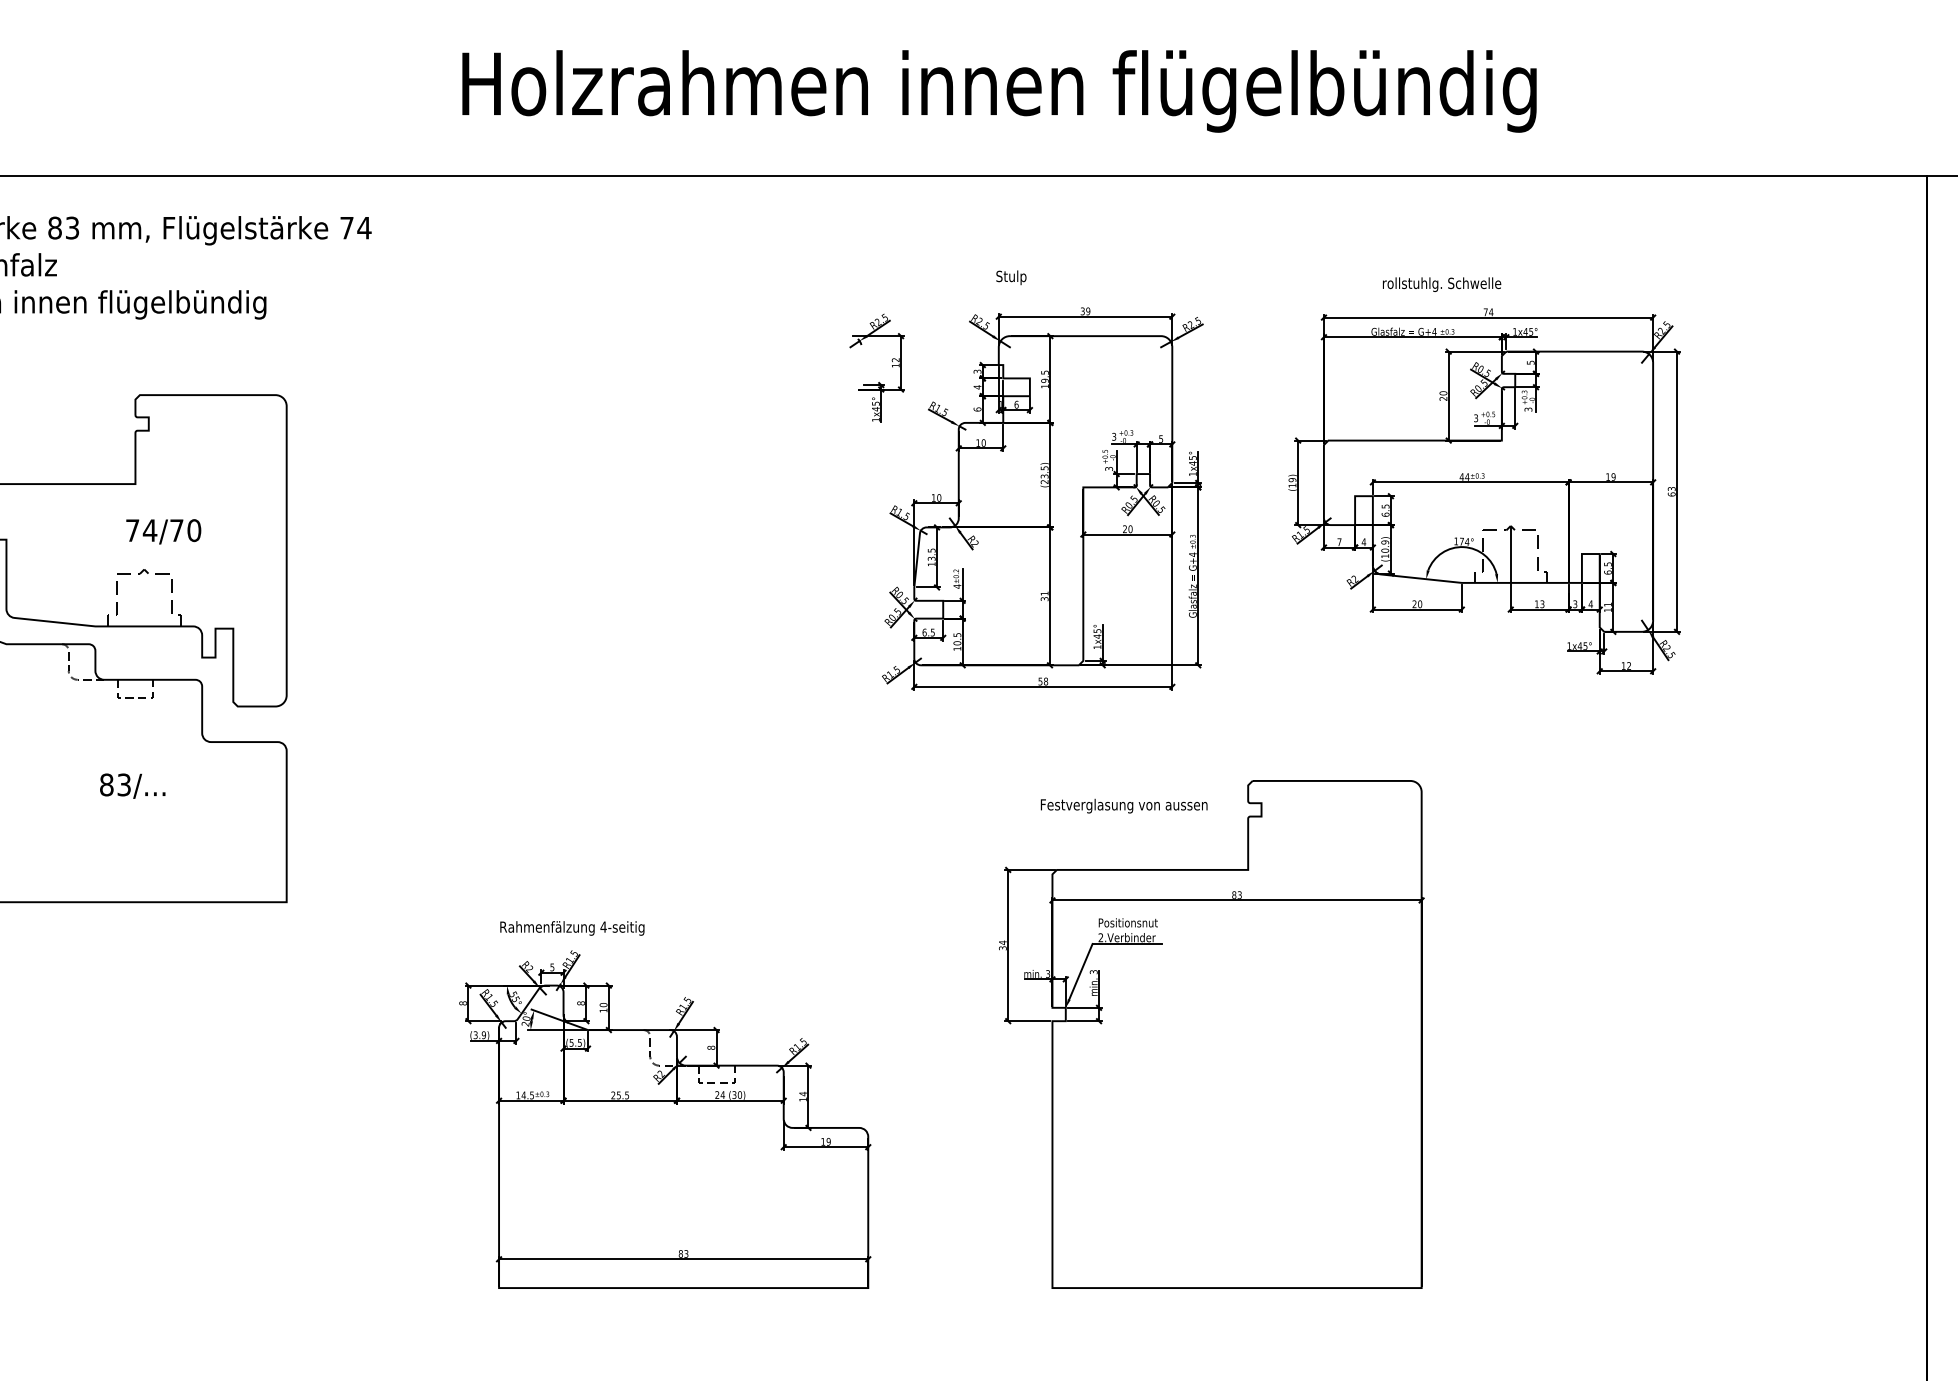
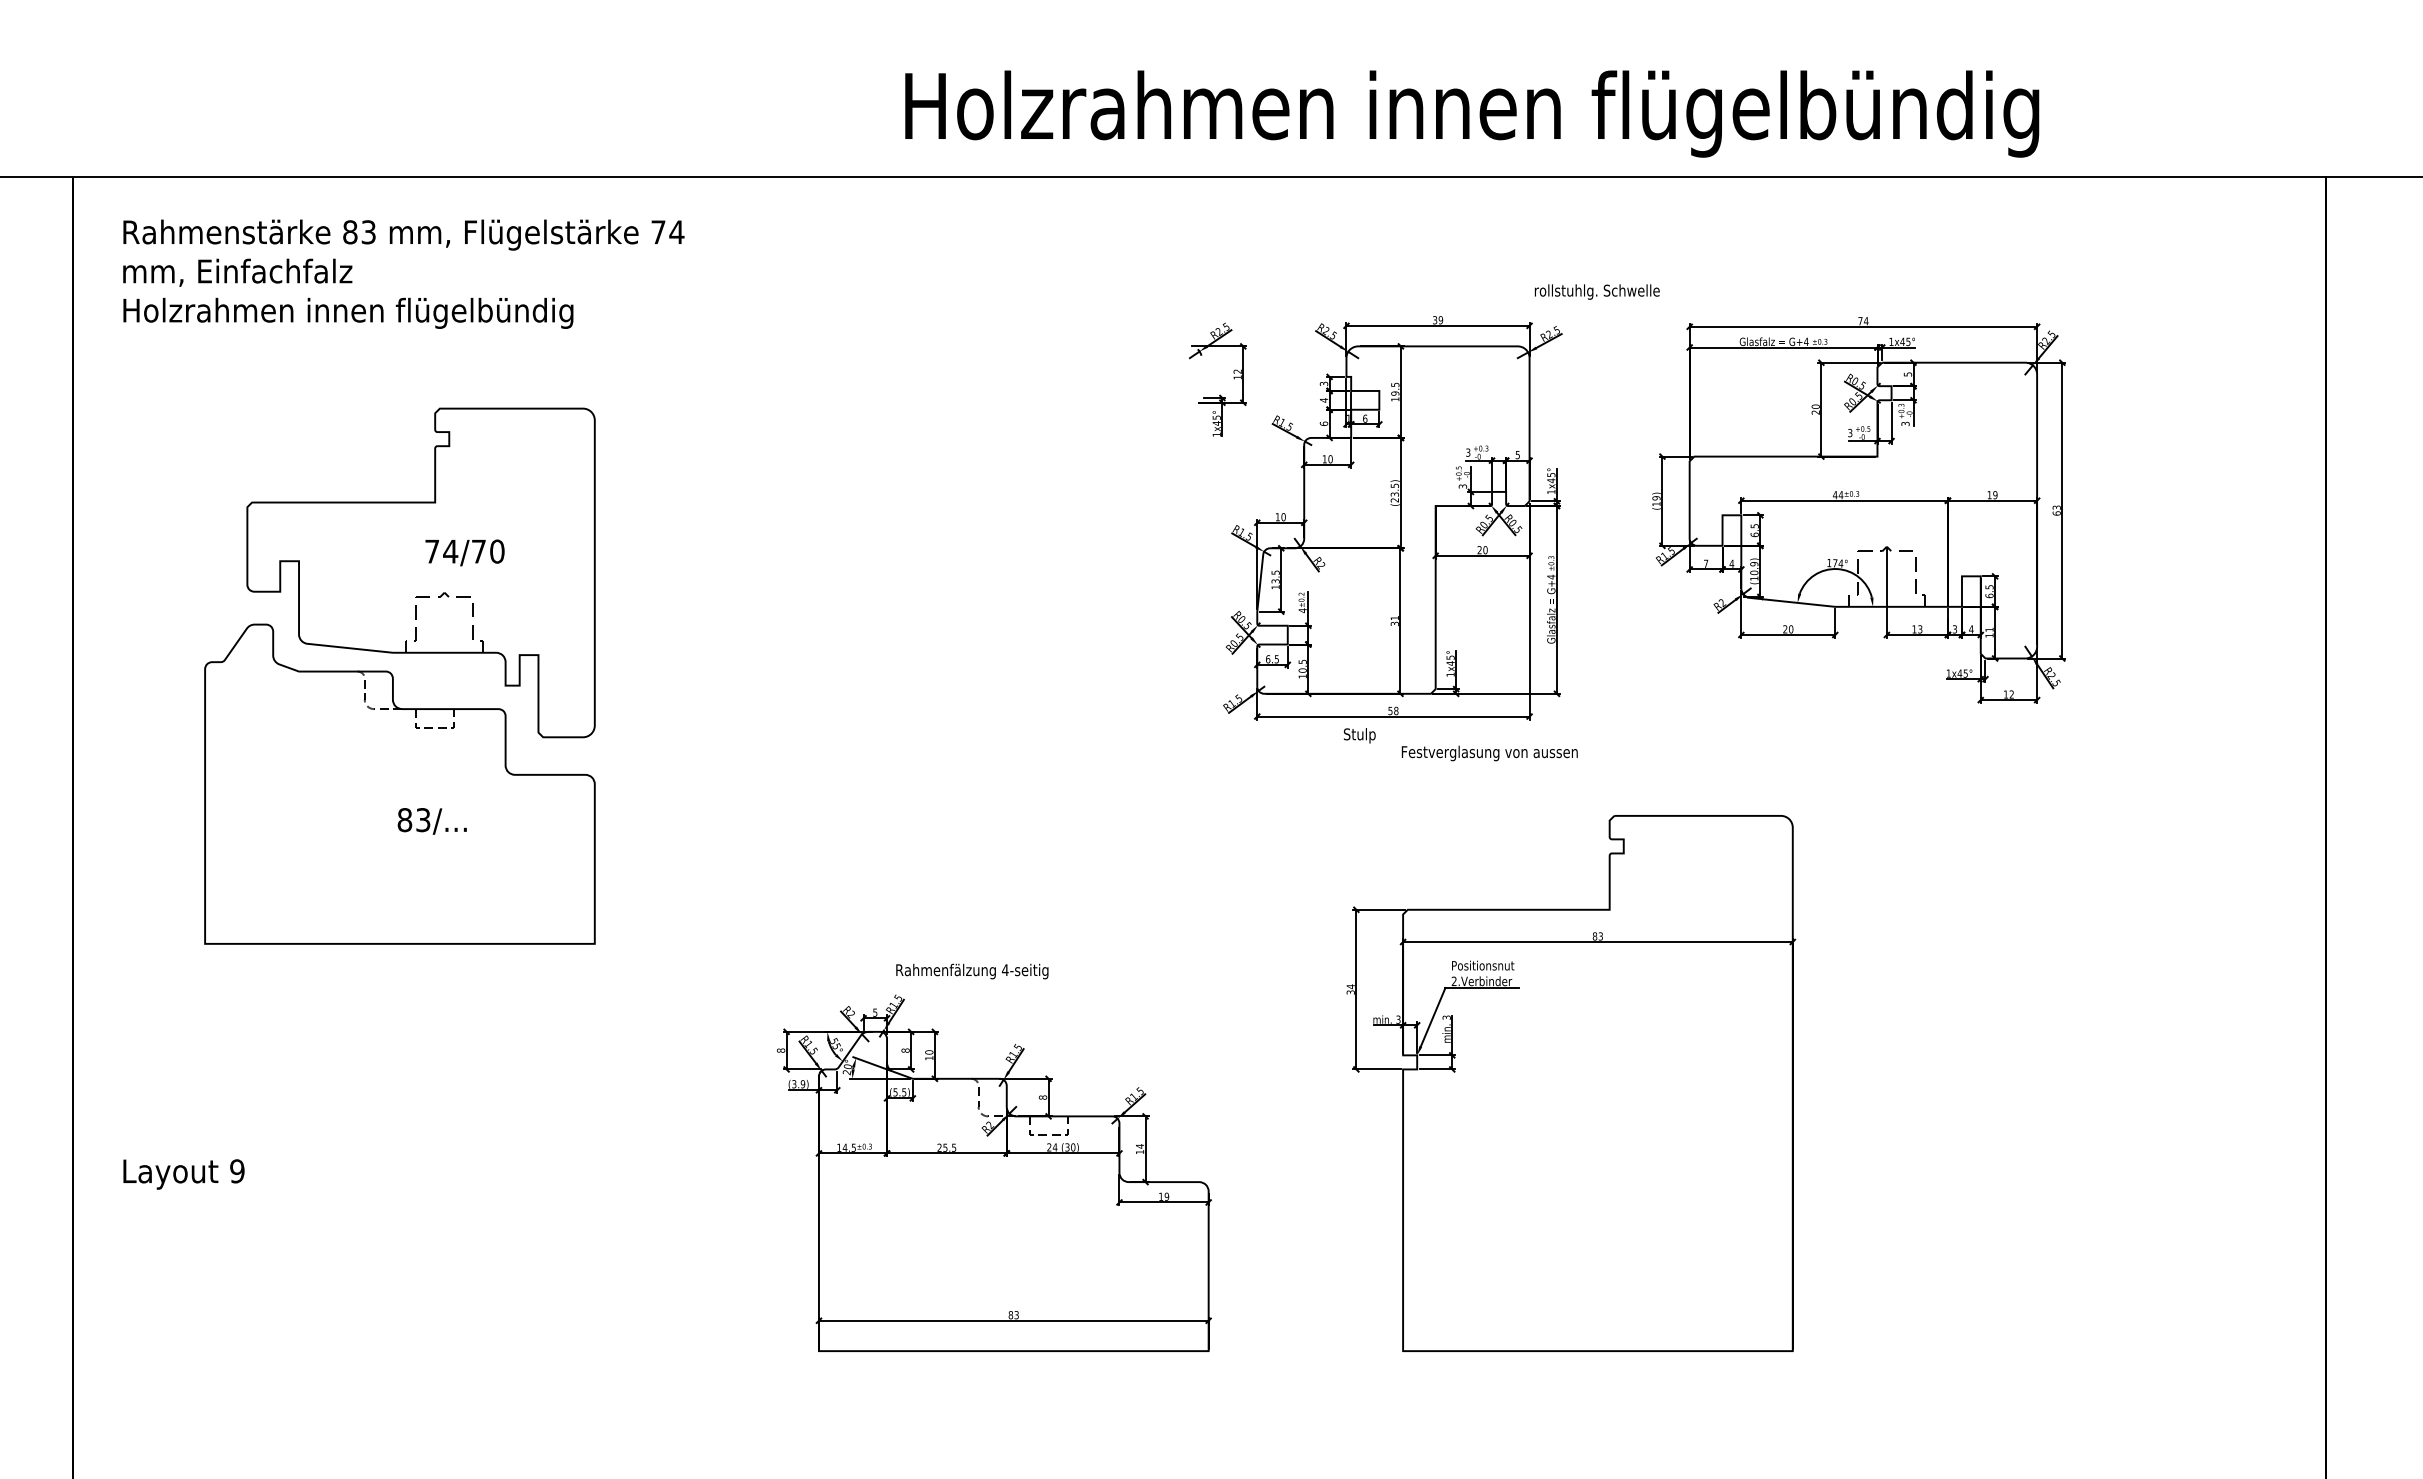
text: (999, 90) -> (1472, 113), moved
text: (1011, 277) -> (1359, 735), moved
text: (1441, 284) -> (1596, 291), moved
text: (1123, 806) -> (1489, 753), moved
text: (572, 928) -> (972, 971), moved

